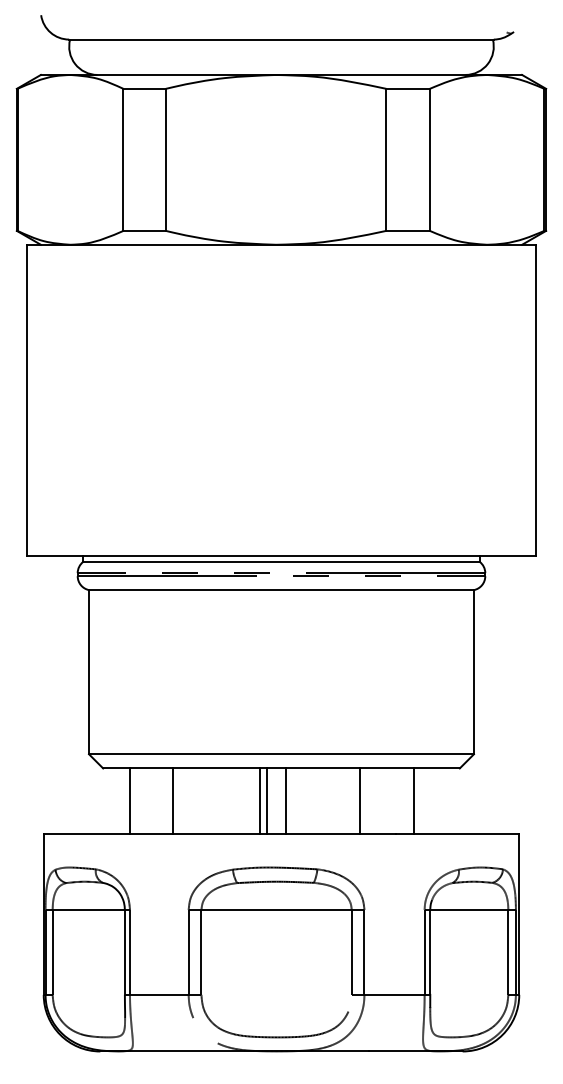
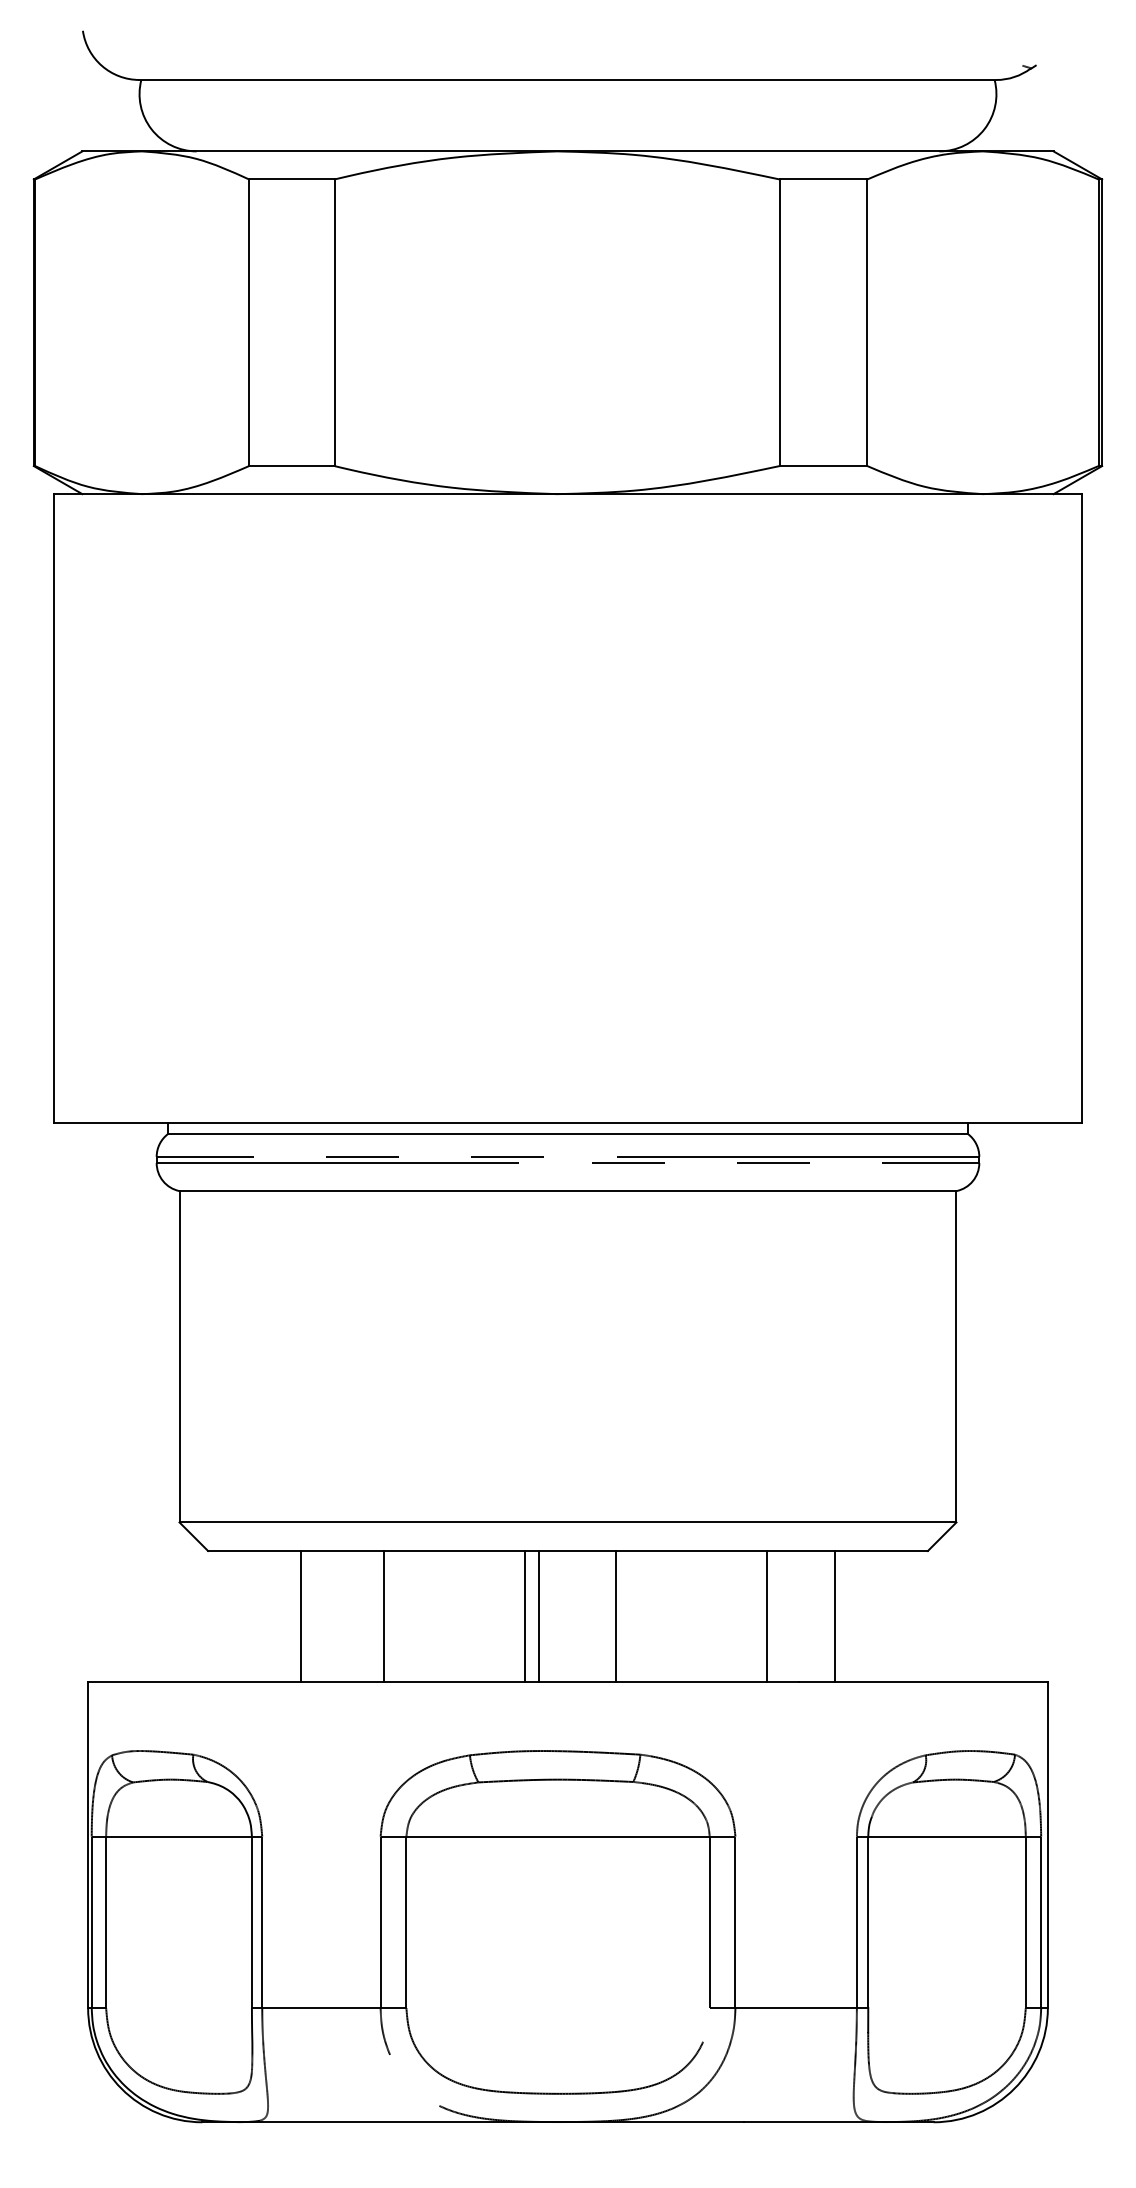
line: (130, 800) -> (301, 1615), moved
line: (173, 800) -> (384, 1615), moved
line: (286, 800) -> (616, 1615), moved
line: (359, 800) -> (765, 1615), moved

